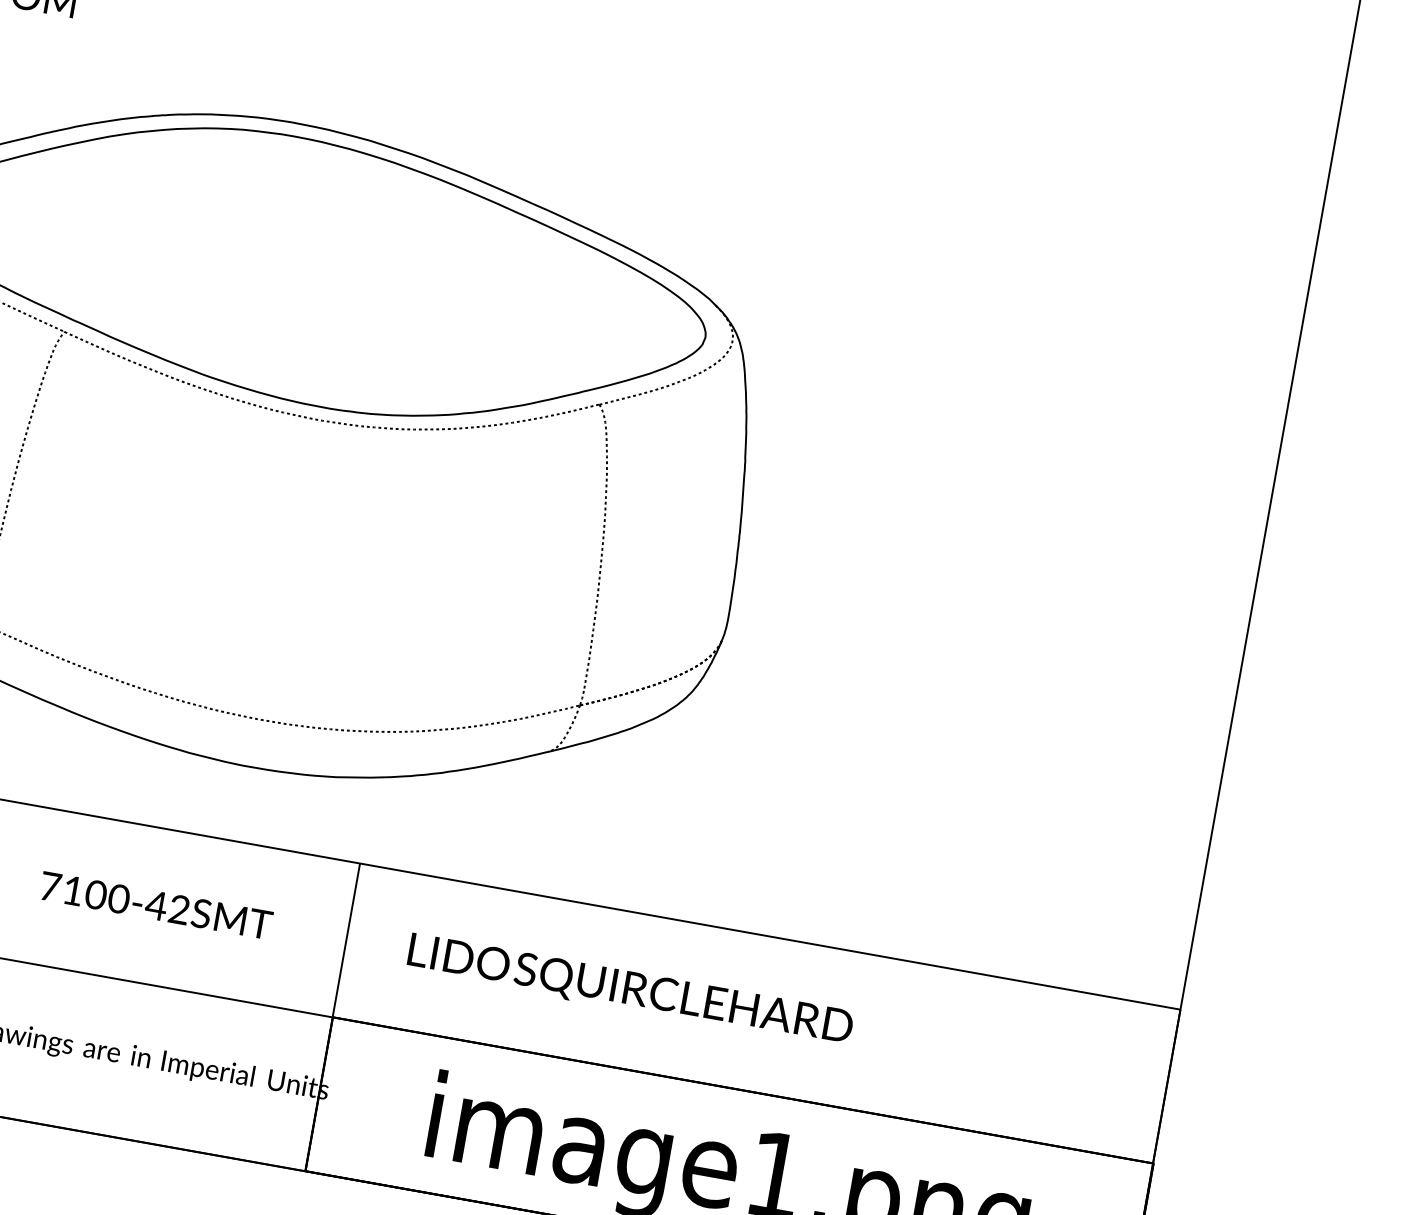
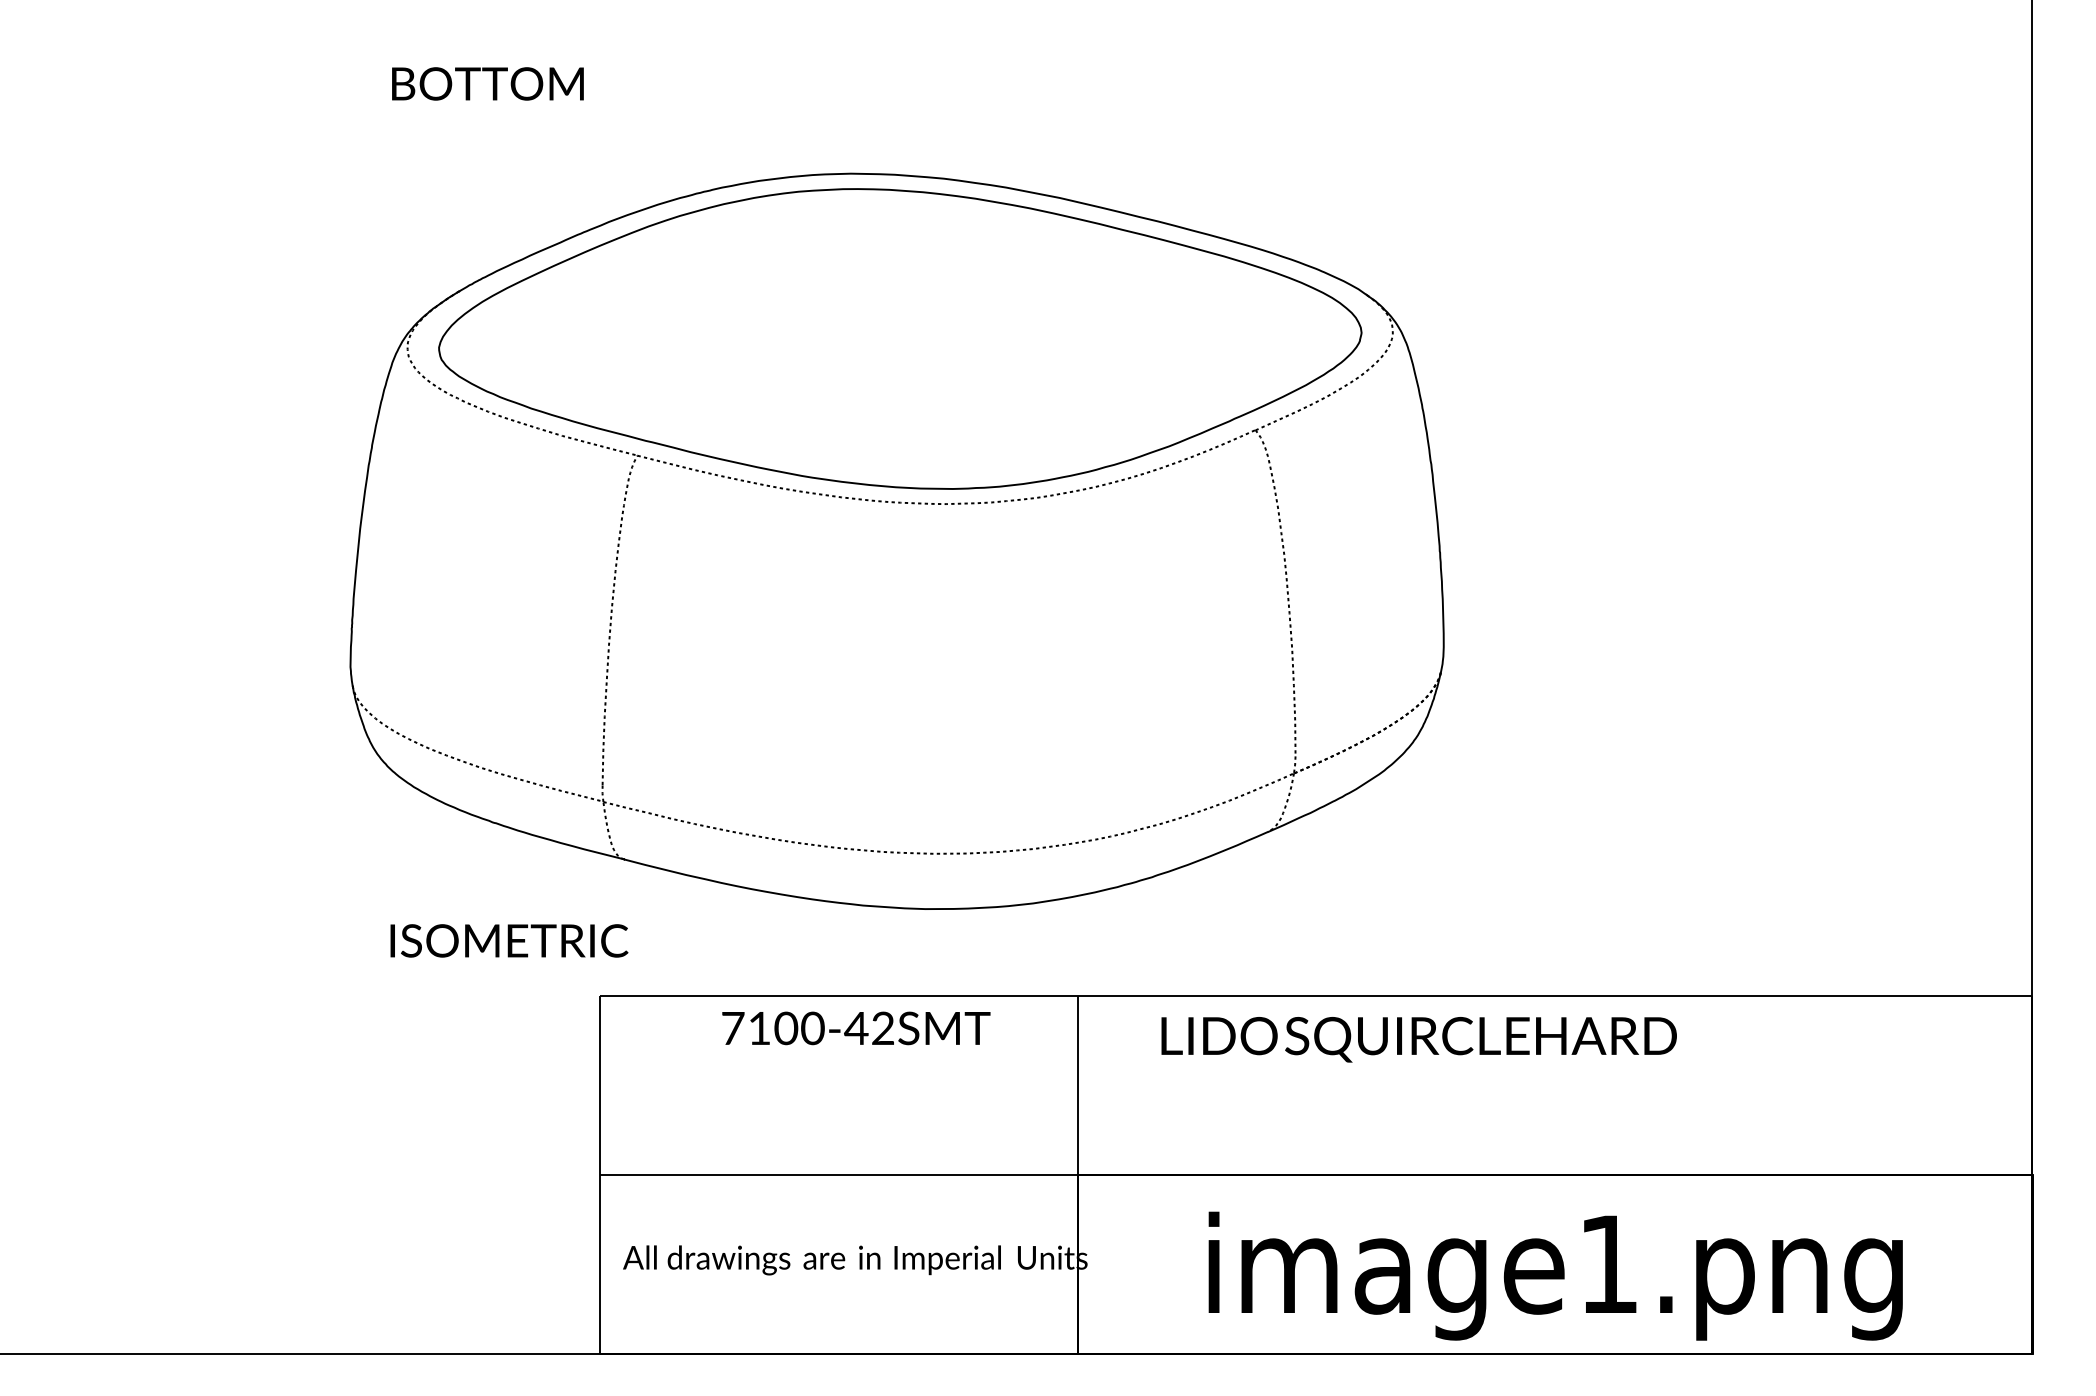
text: (156, 905) -> (856, 1028), moved
text: (629, 990) -> (1418, 1039), moved

